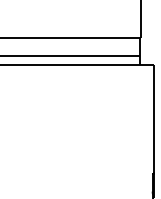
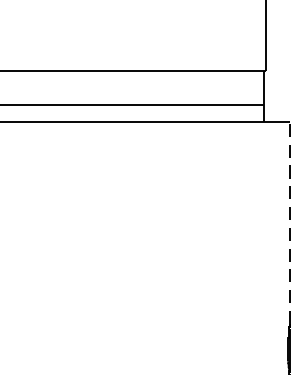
line: (153, 118) -> (289, 223), solid -> dashed

